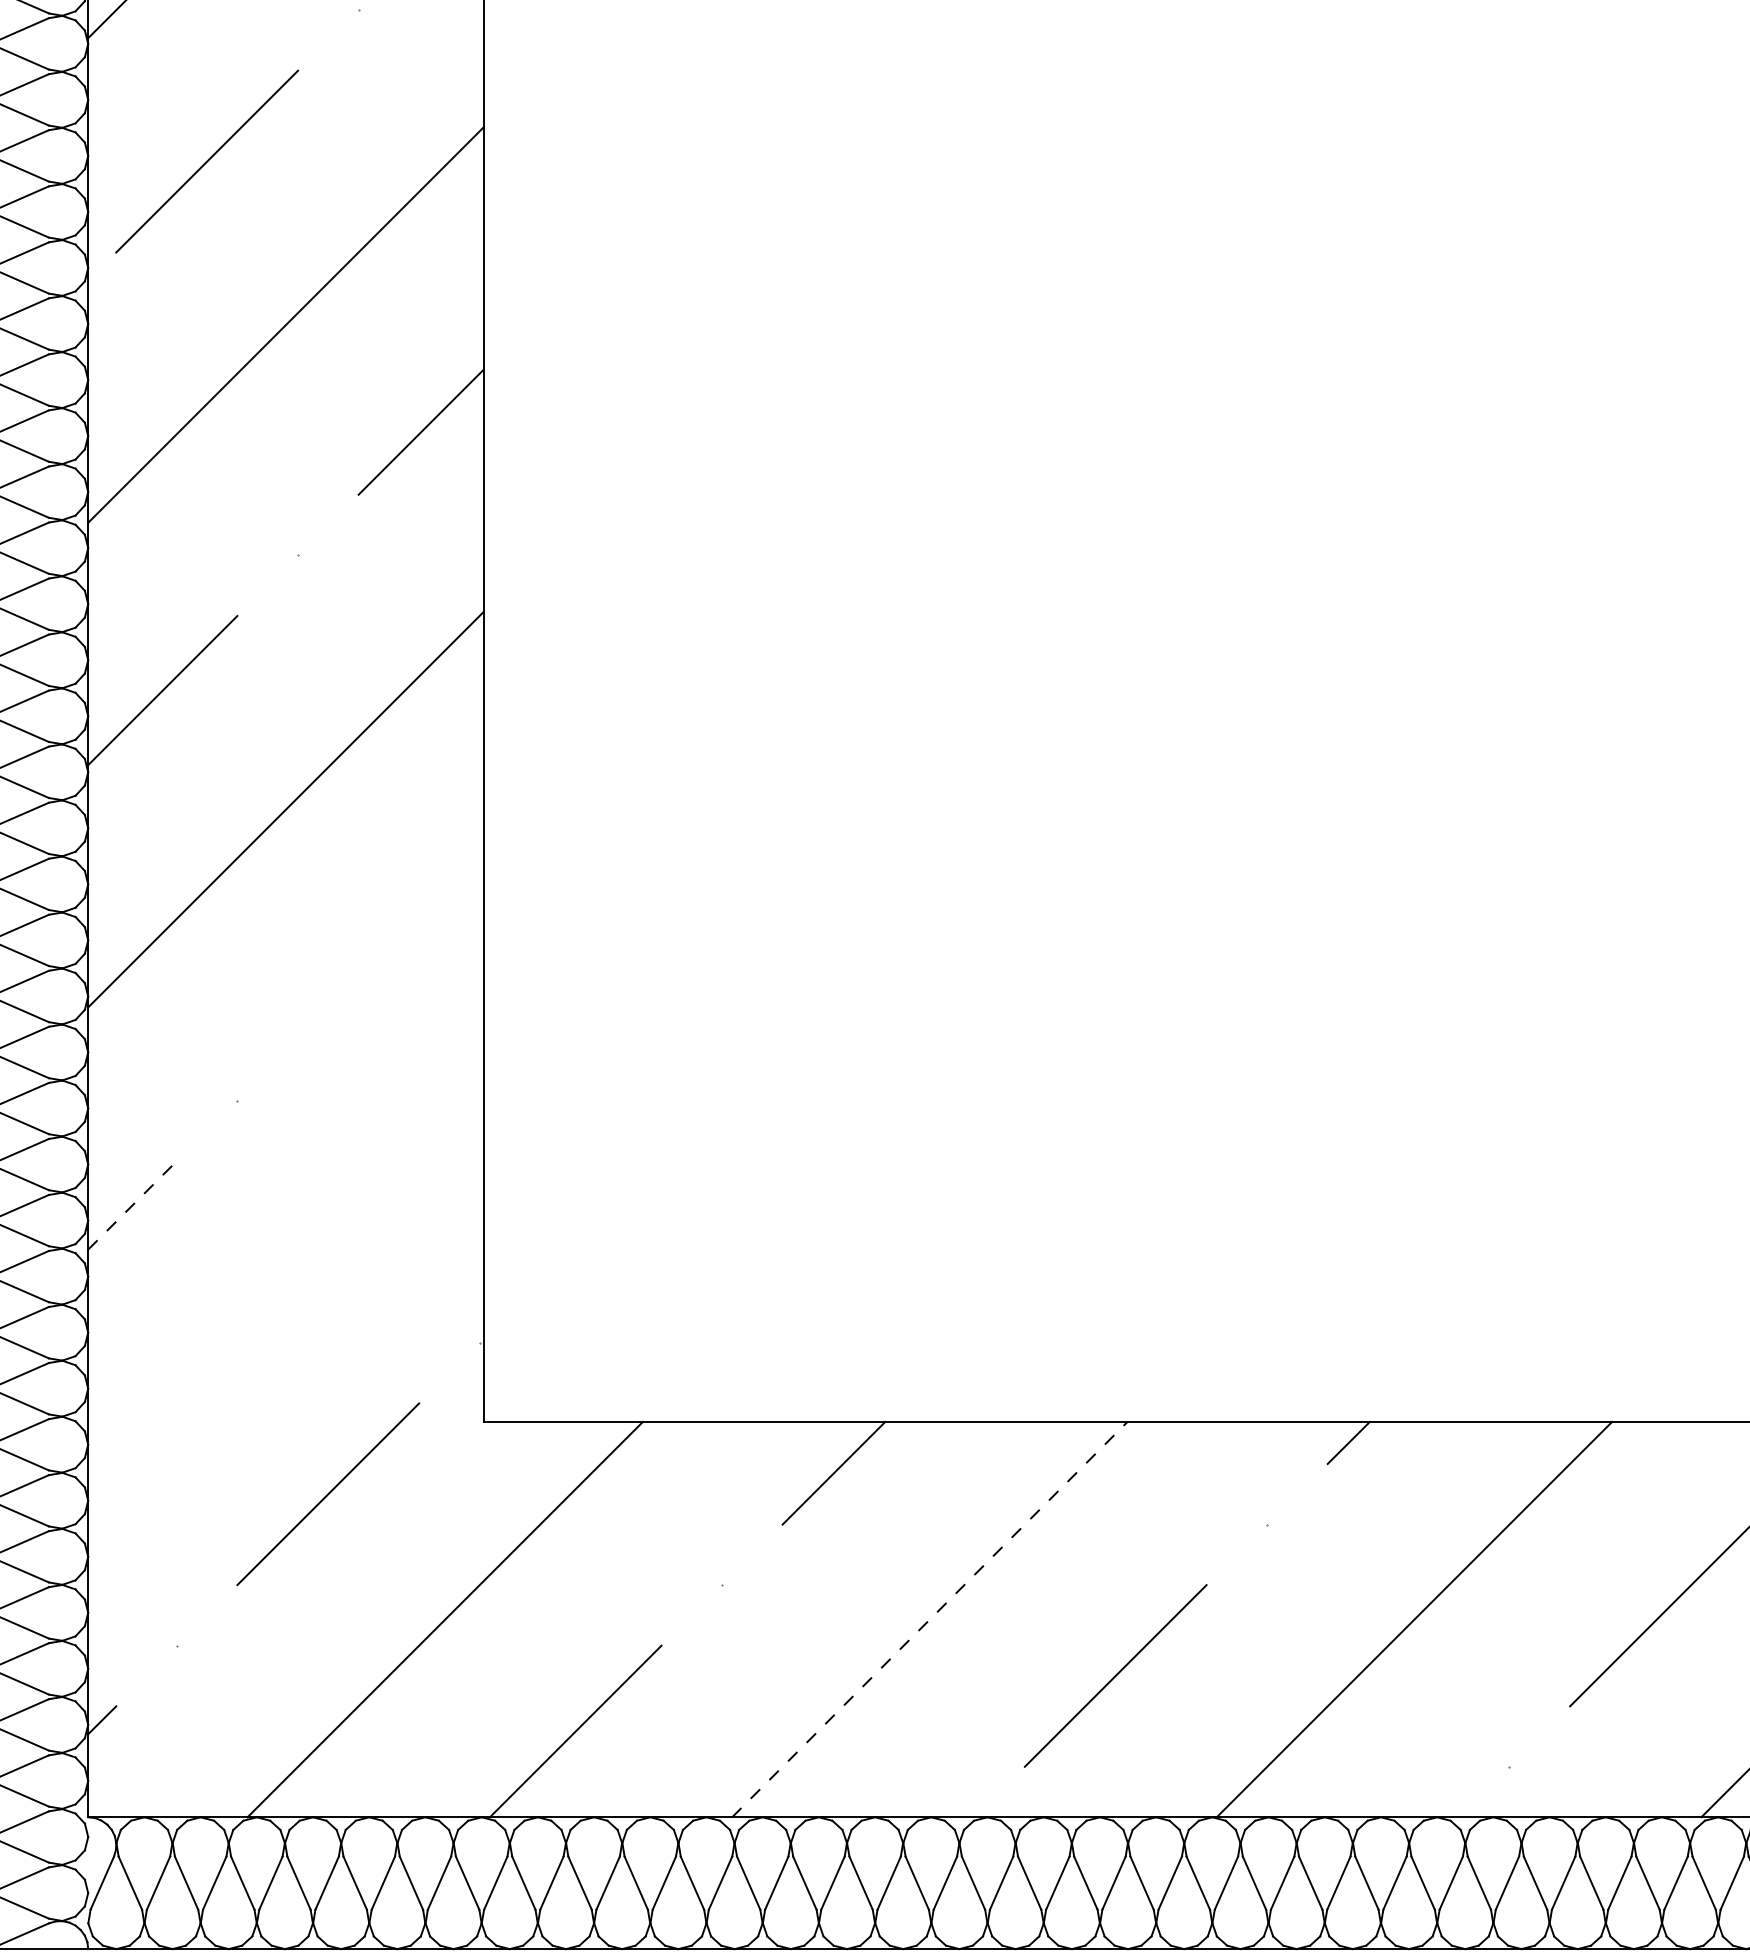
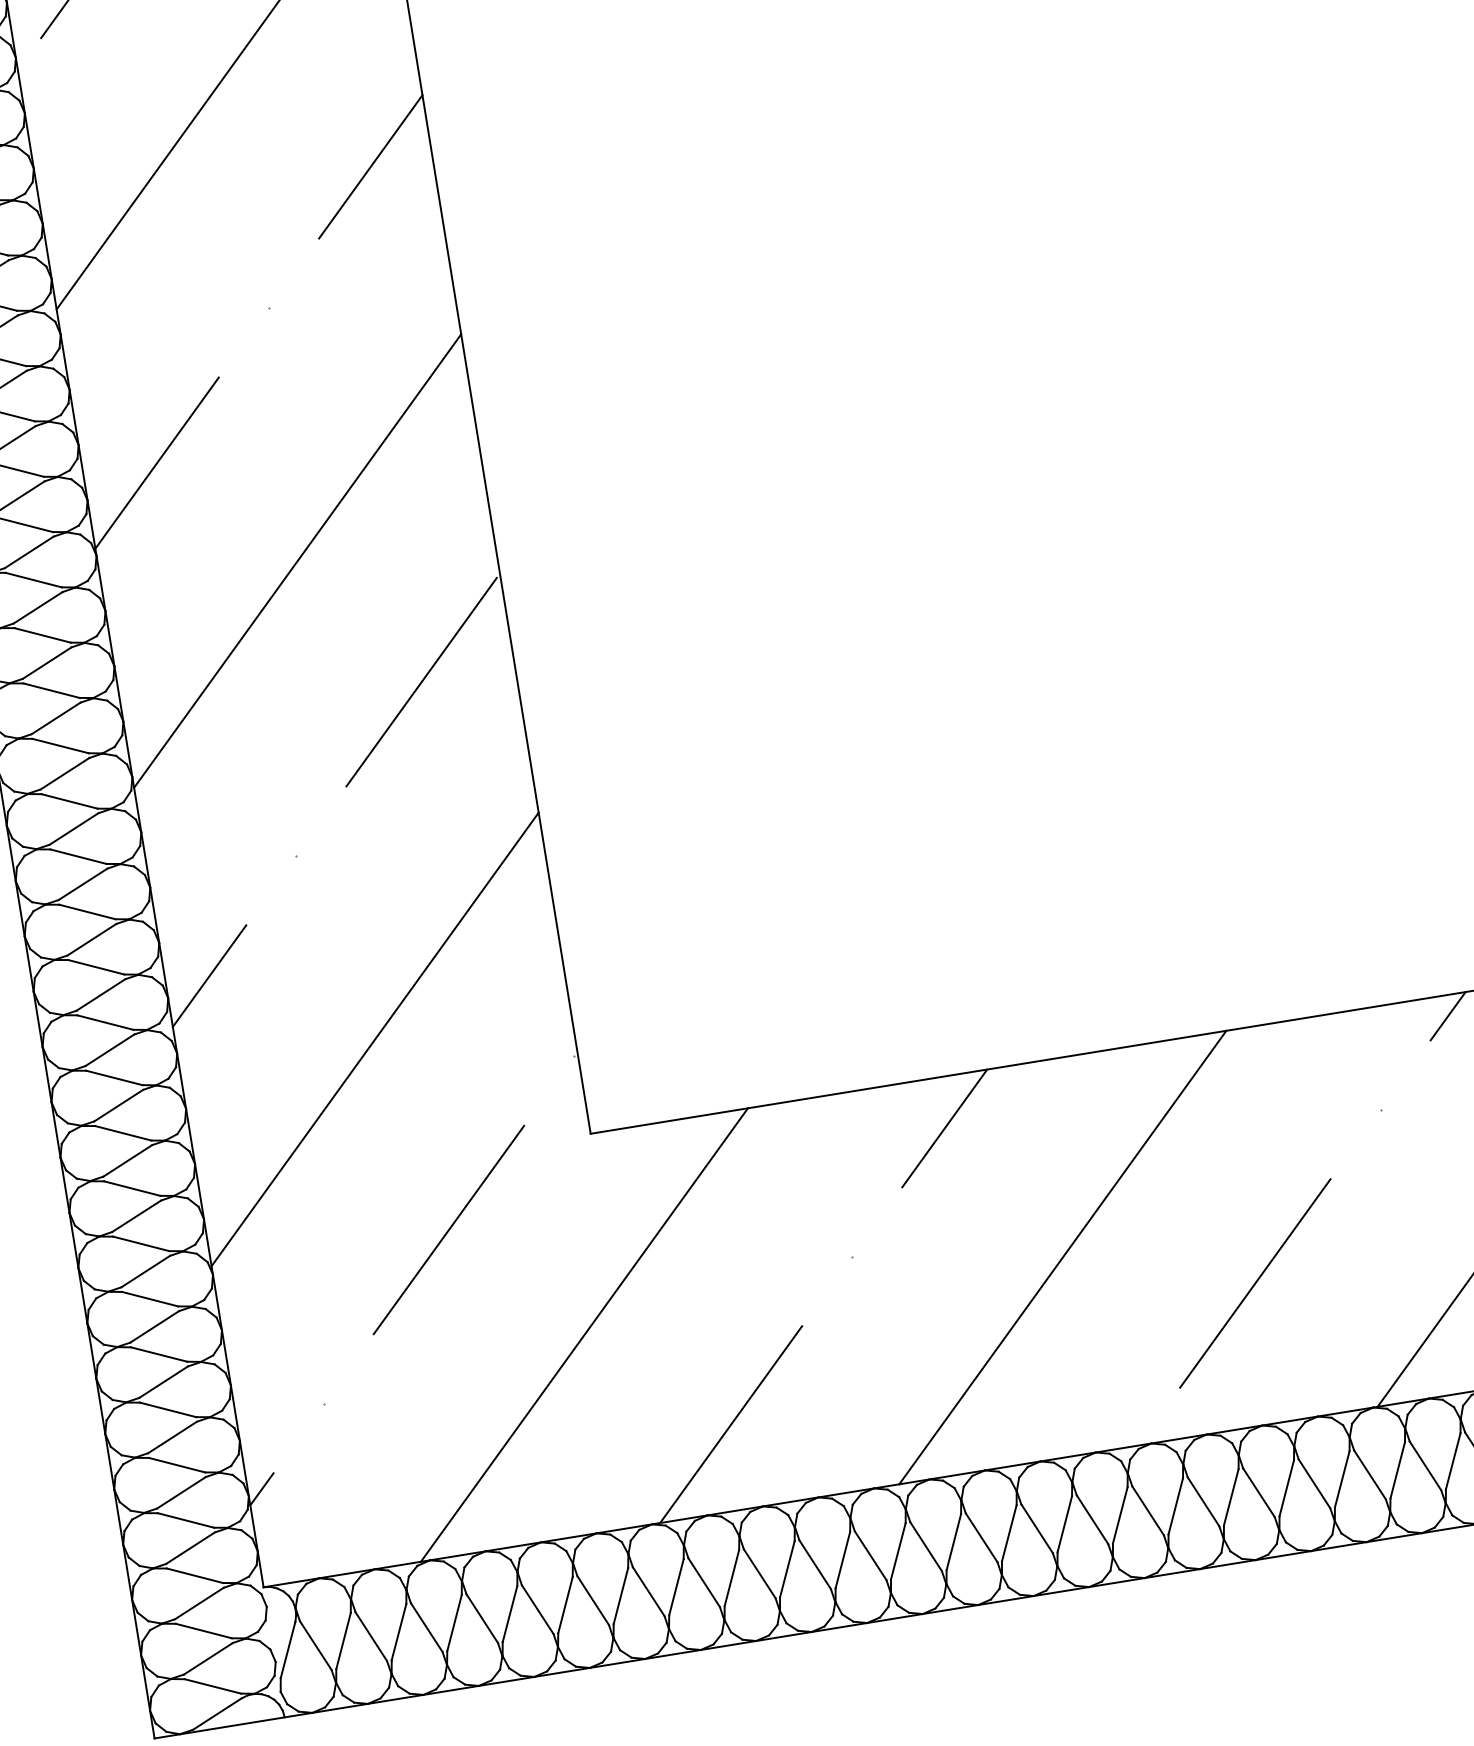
line: (388, 948) -> (421, 681), added
line: (132, 1205) -> (209, 976), dashed -> solid
line: (285, 1294) -> (374, 1039), added
line: (929, 1619) -> (1062, 1257), dashed -> solid

